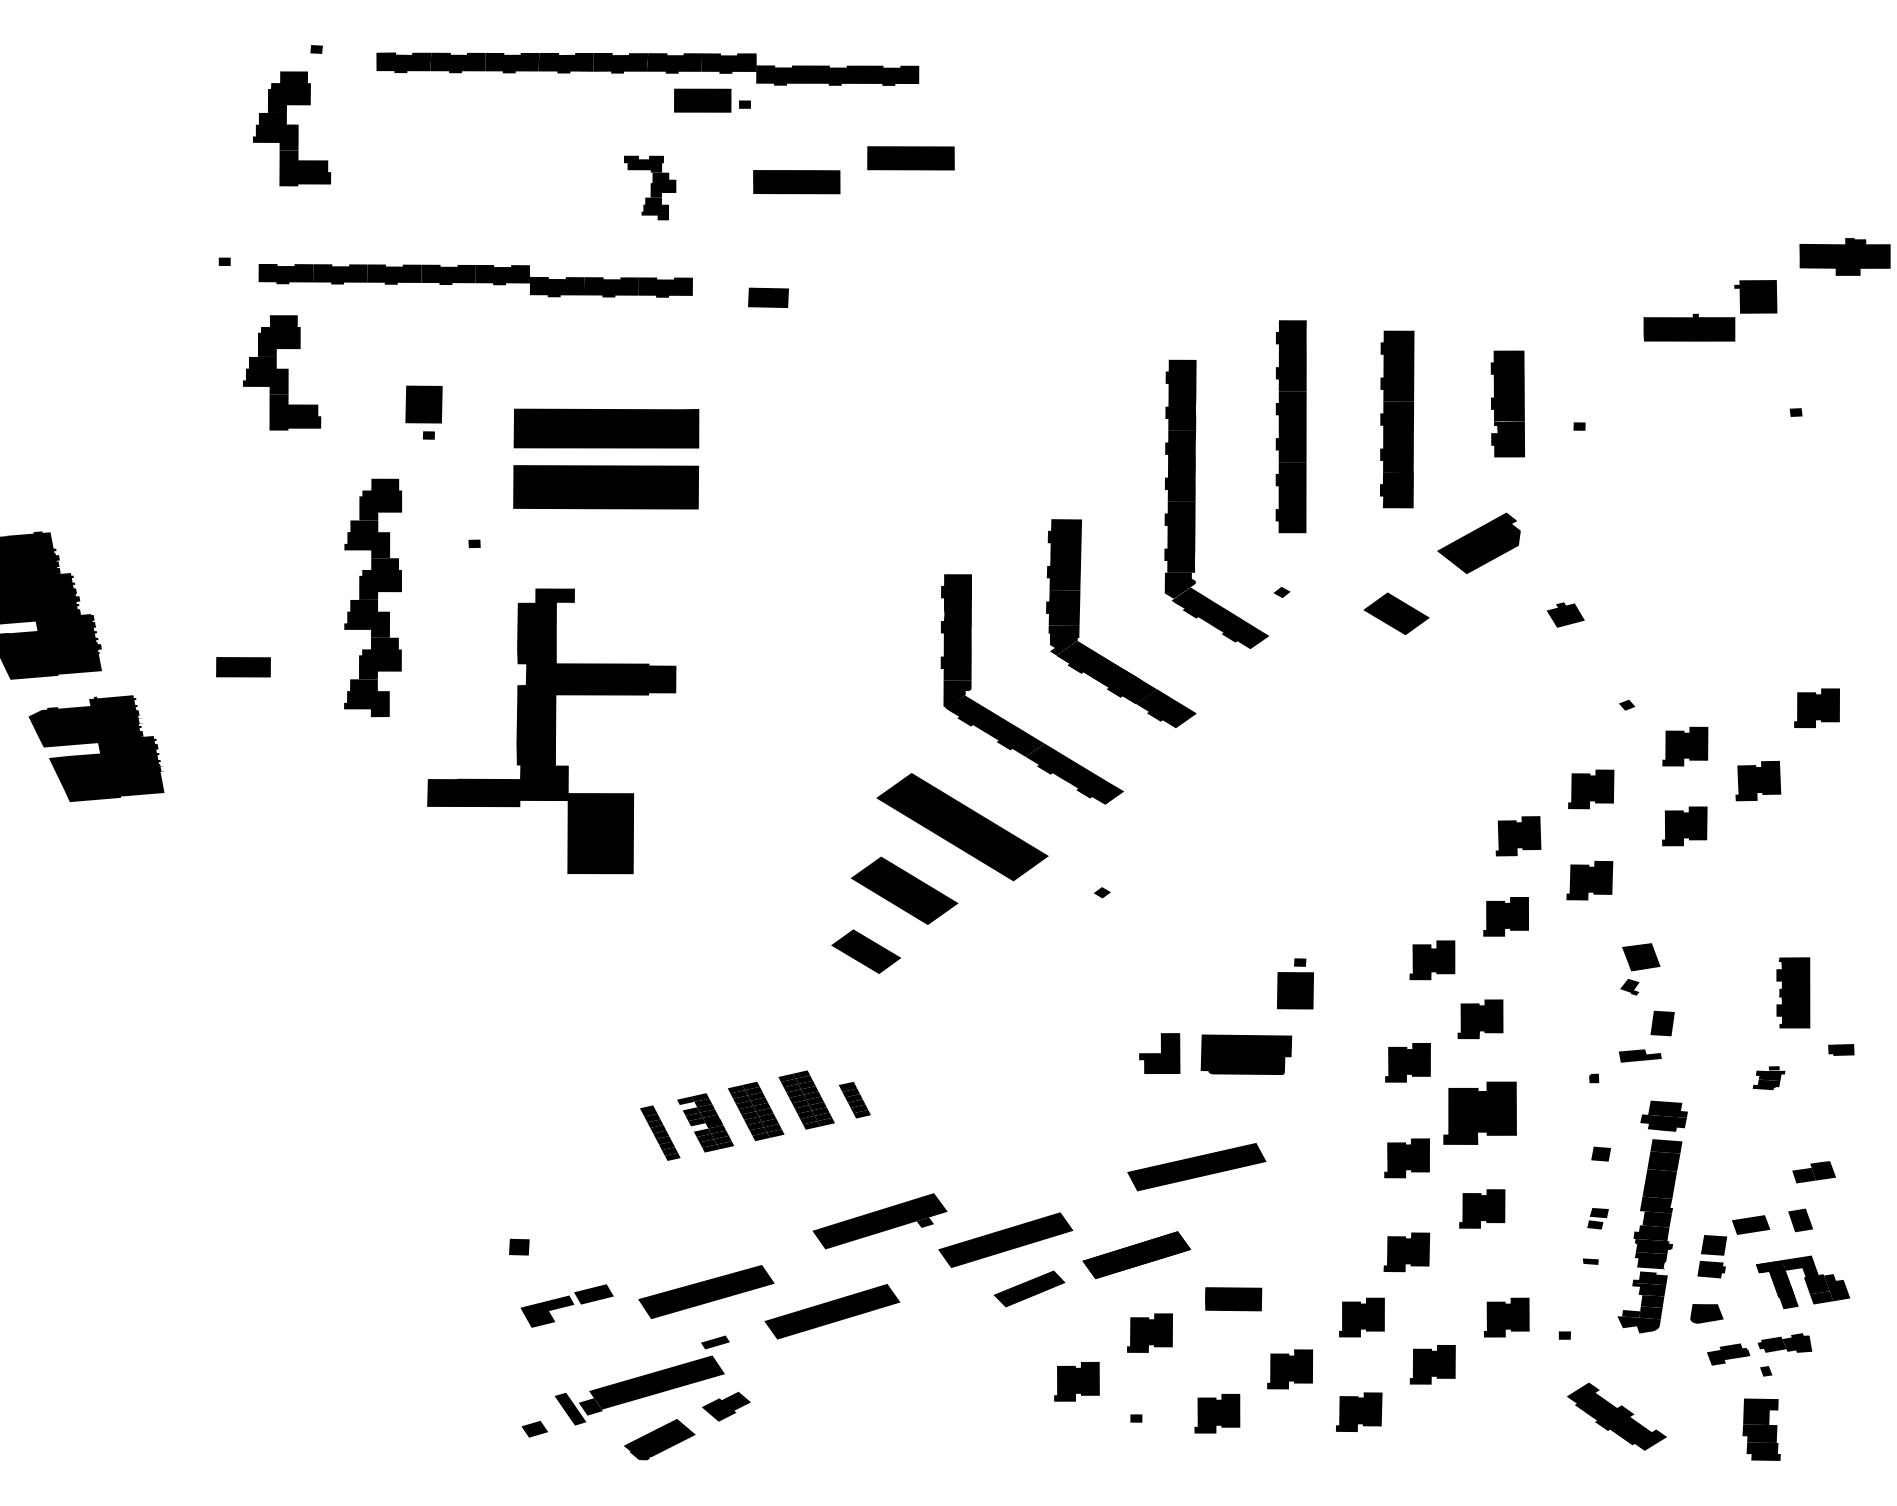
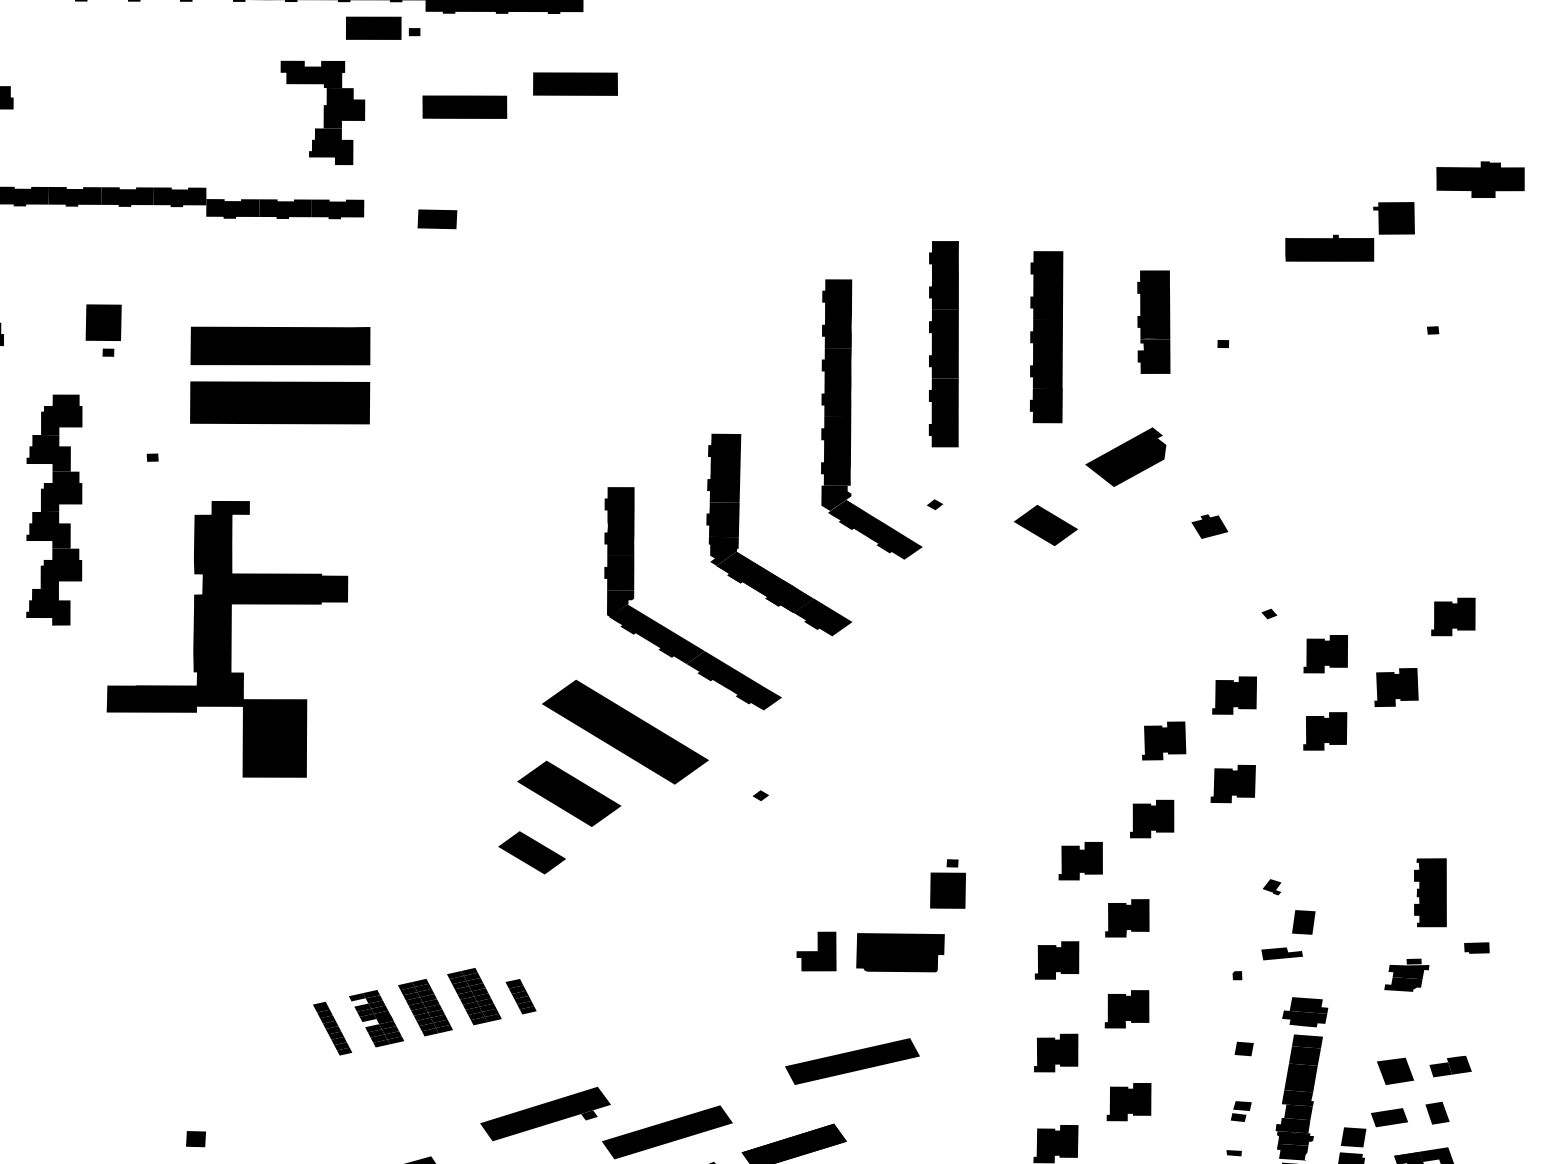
part: (649, 187) -> (322, 112), size x1.67
part: (1641, 957) -> (1395, 1071), moved
part: (1768, 1078) -> (1406, 975), size x1.43
part: (1480, 1112) -> (1127, 1008), size x0.62

